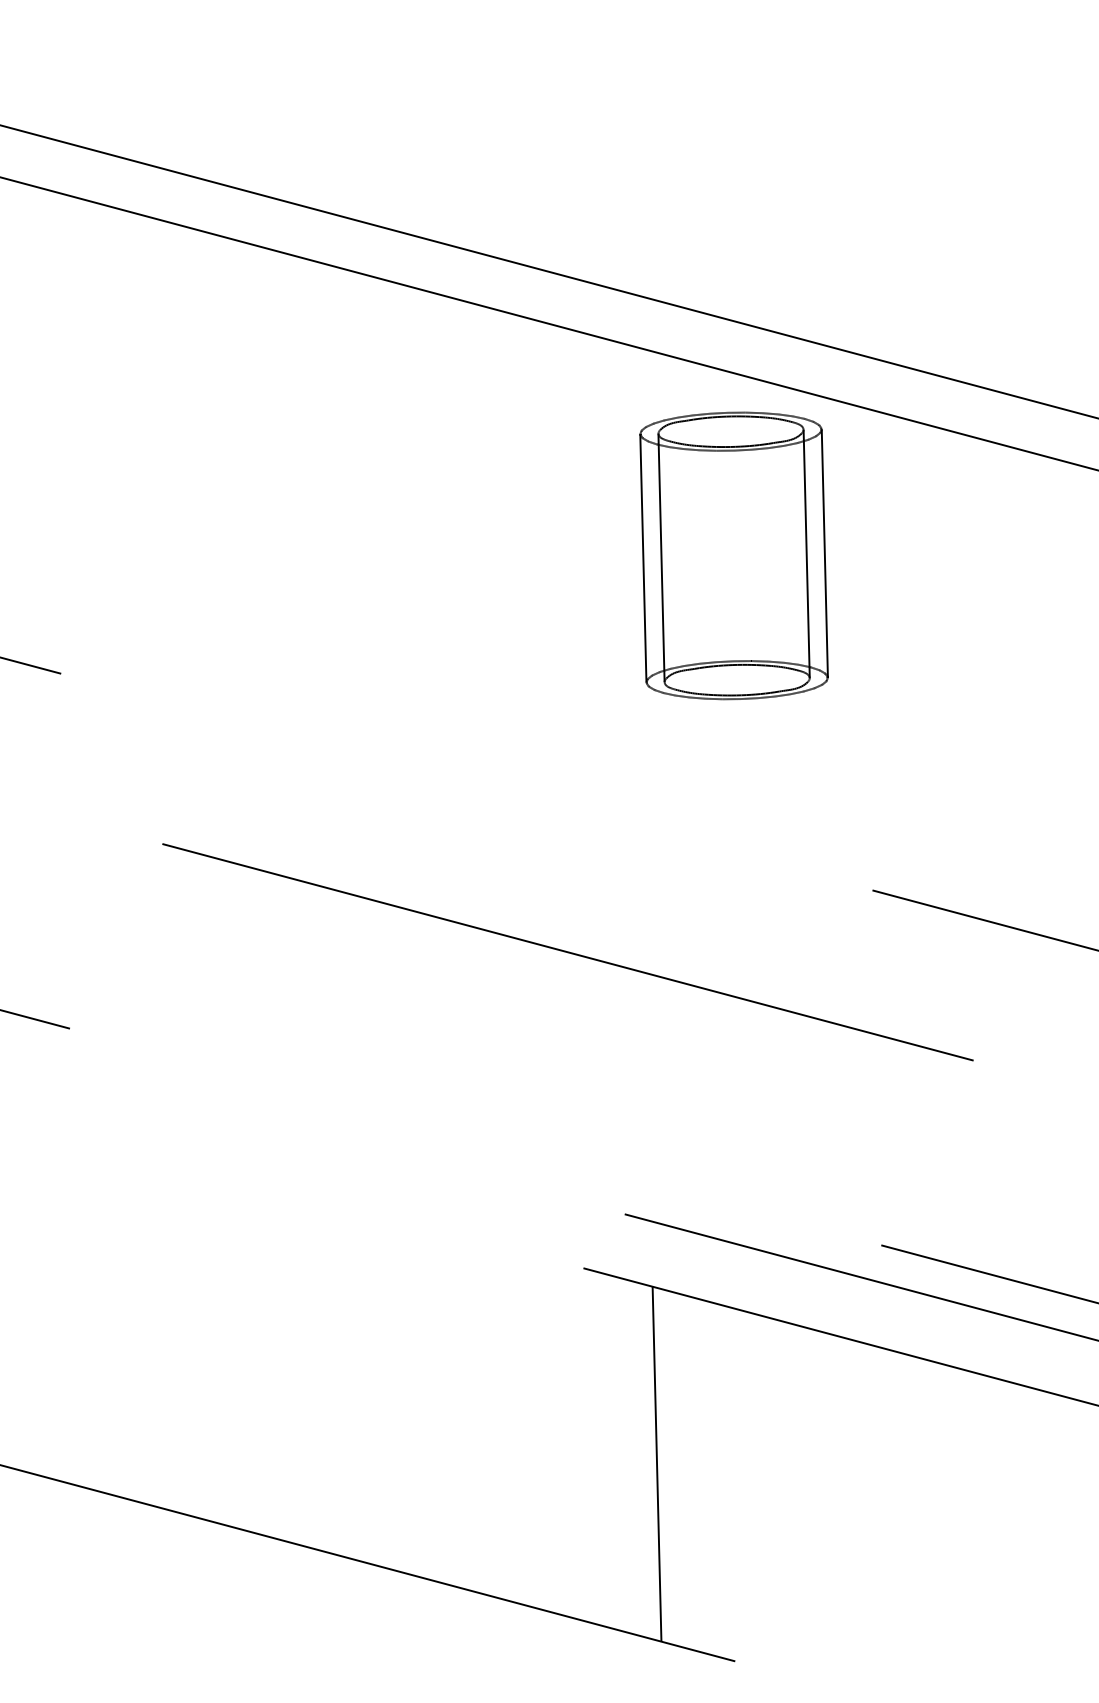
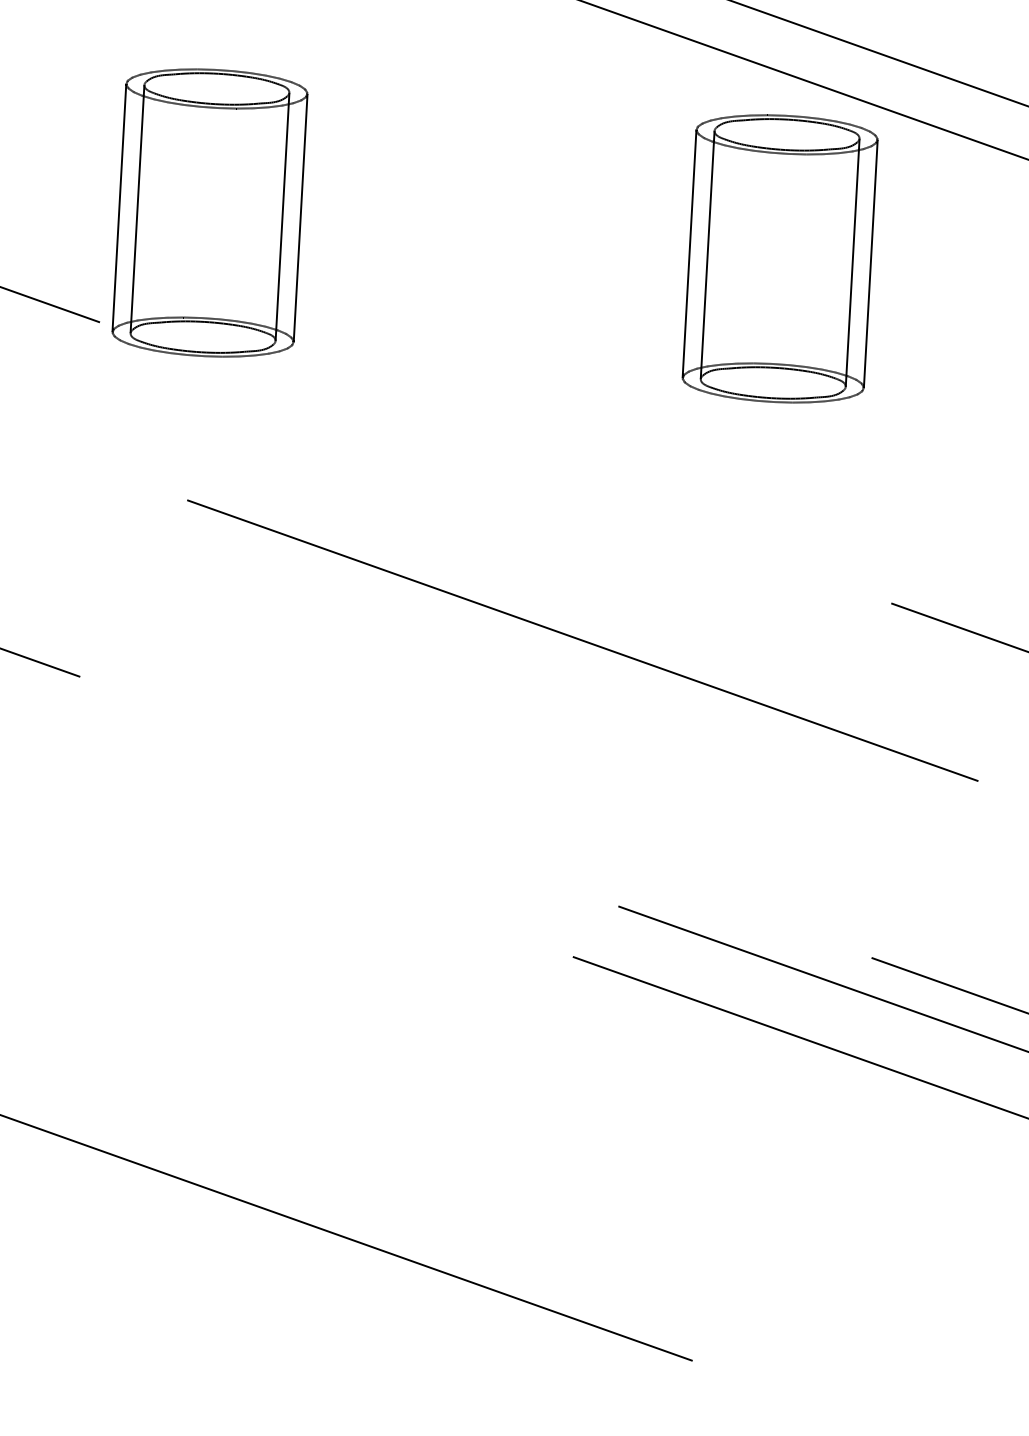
part: (161, 555) -> (209, 212), added
line: (656, 1463) -> (630, 1157), removed

